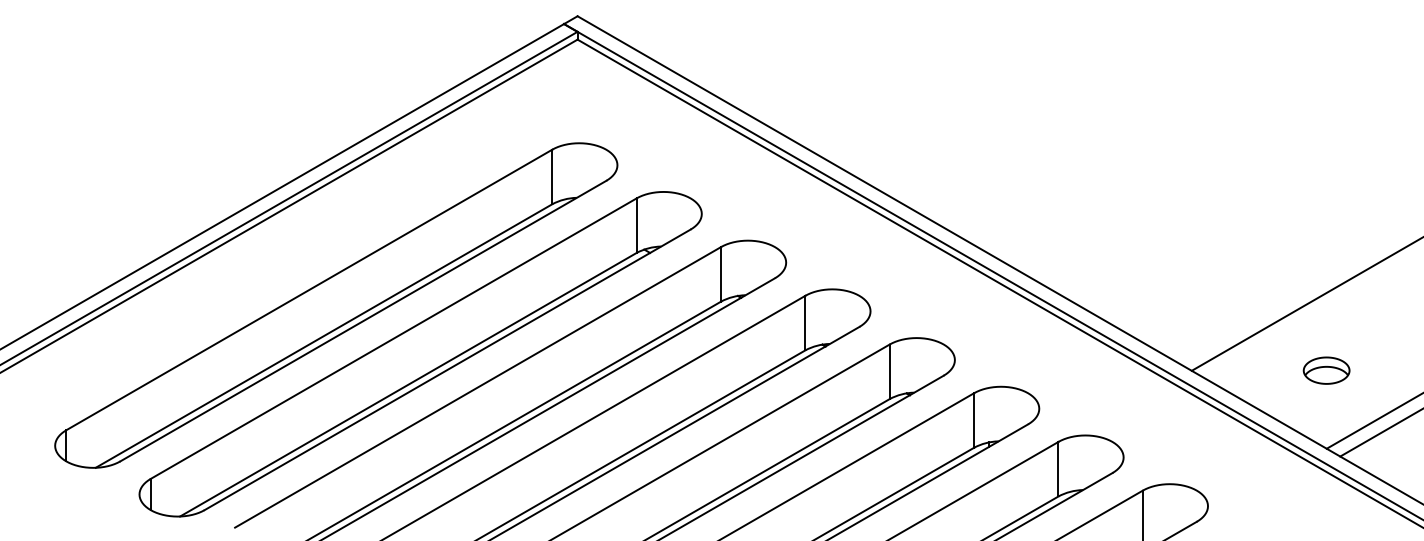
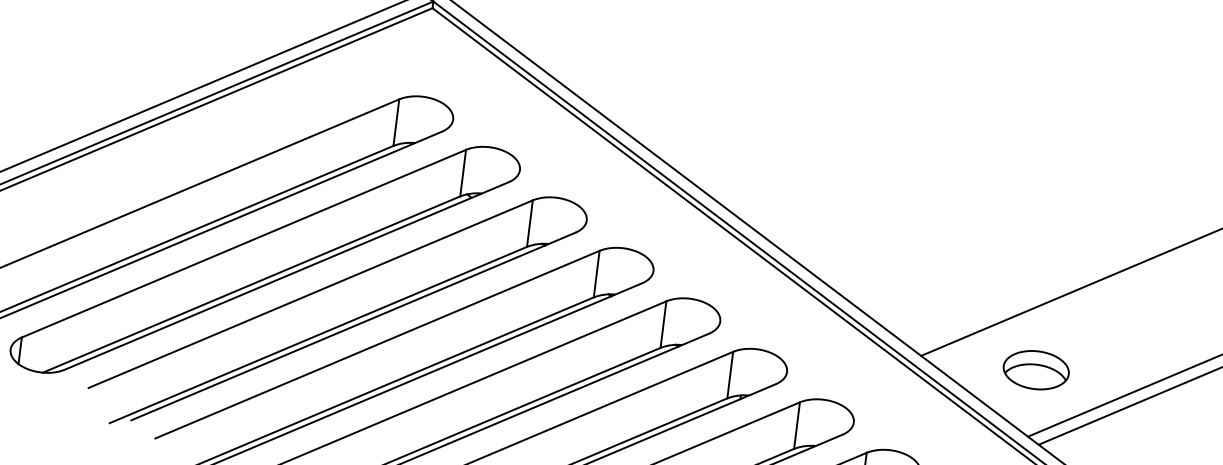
part: (1326, 370) -> (1036, 369), size x1.67

